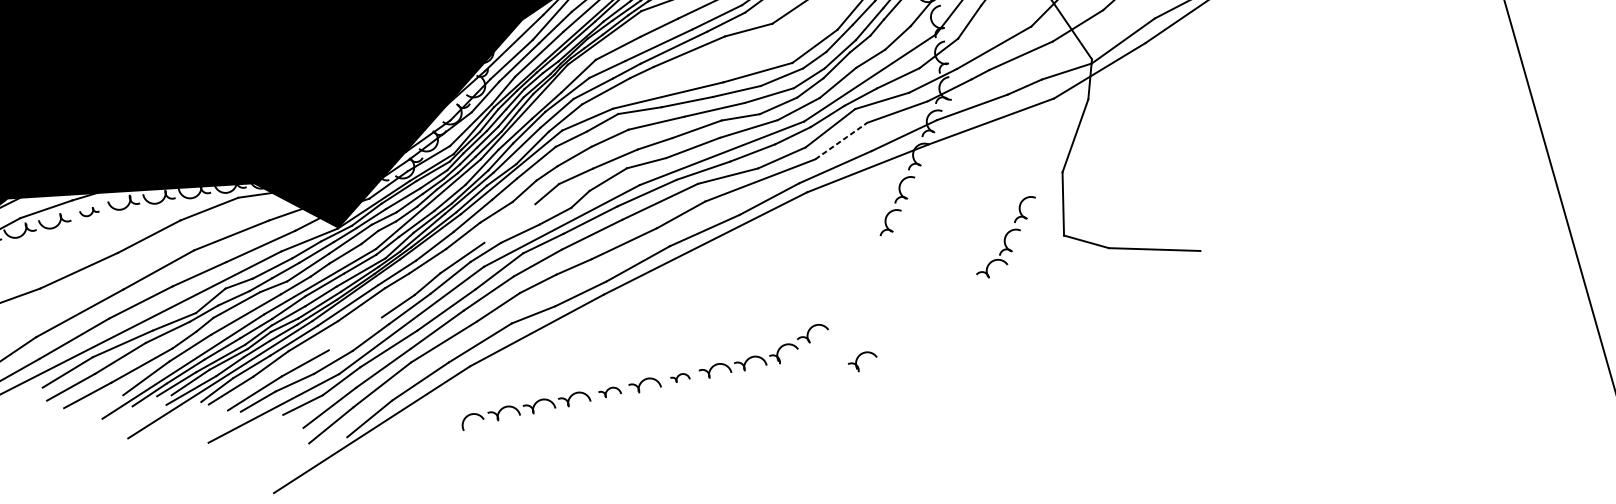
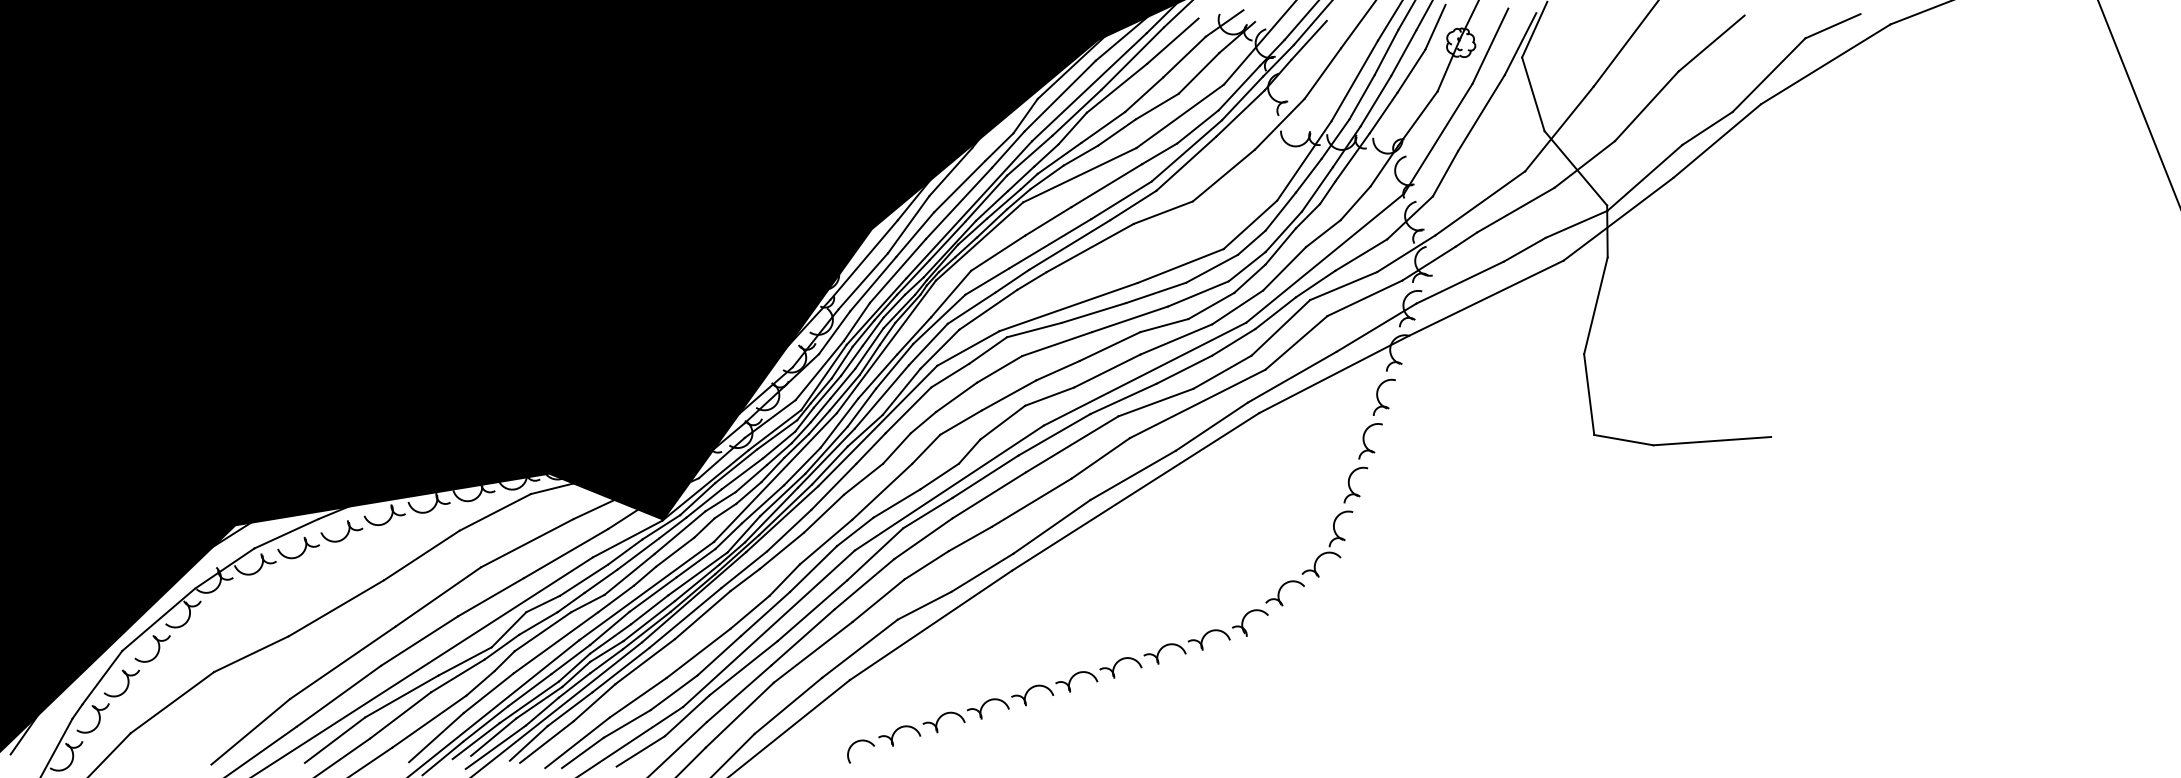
line: (841, 140) -> (1296, 342), dashed -> solid
part: (89, 211) -> (341, 531), size x1.67
line: (510, 223) -> (882, 491), added
part: (1005, 236) -> (1334, 521), moved
line: (355, 333) -> (698, 652), added
part: (858, 358) -> (1346, 619), removed
part: (679, 377) -> (1120, 667), size x1.67
part: (609, 392) -> (1032, 695), size x1.43

